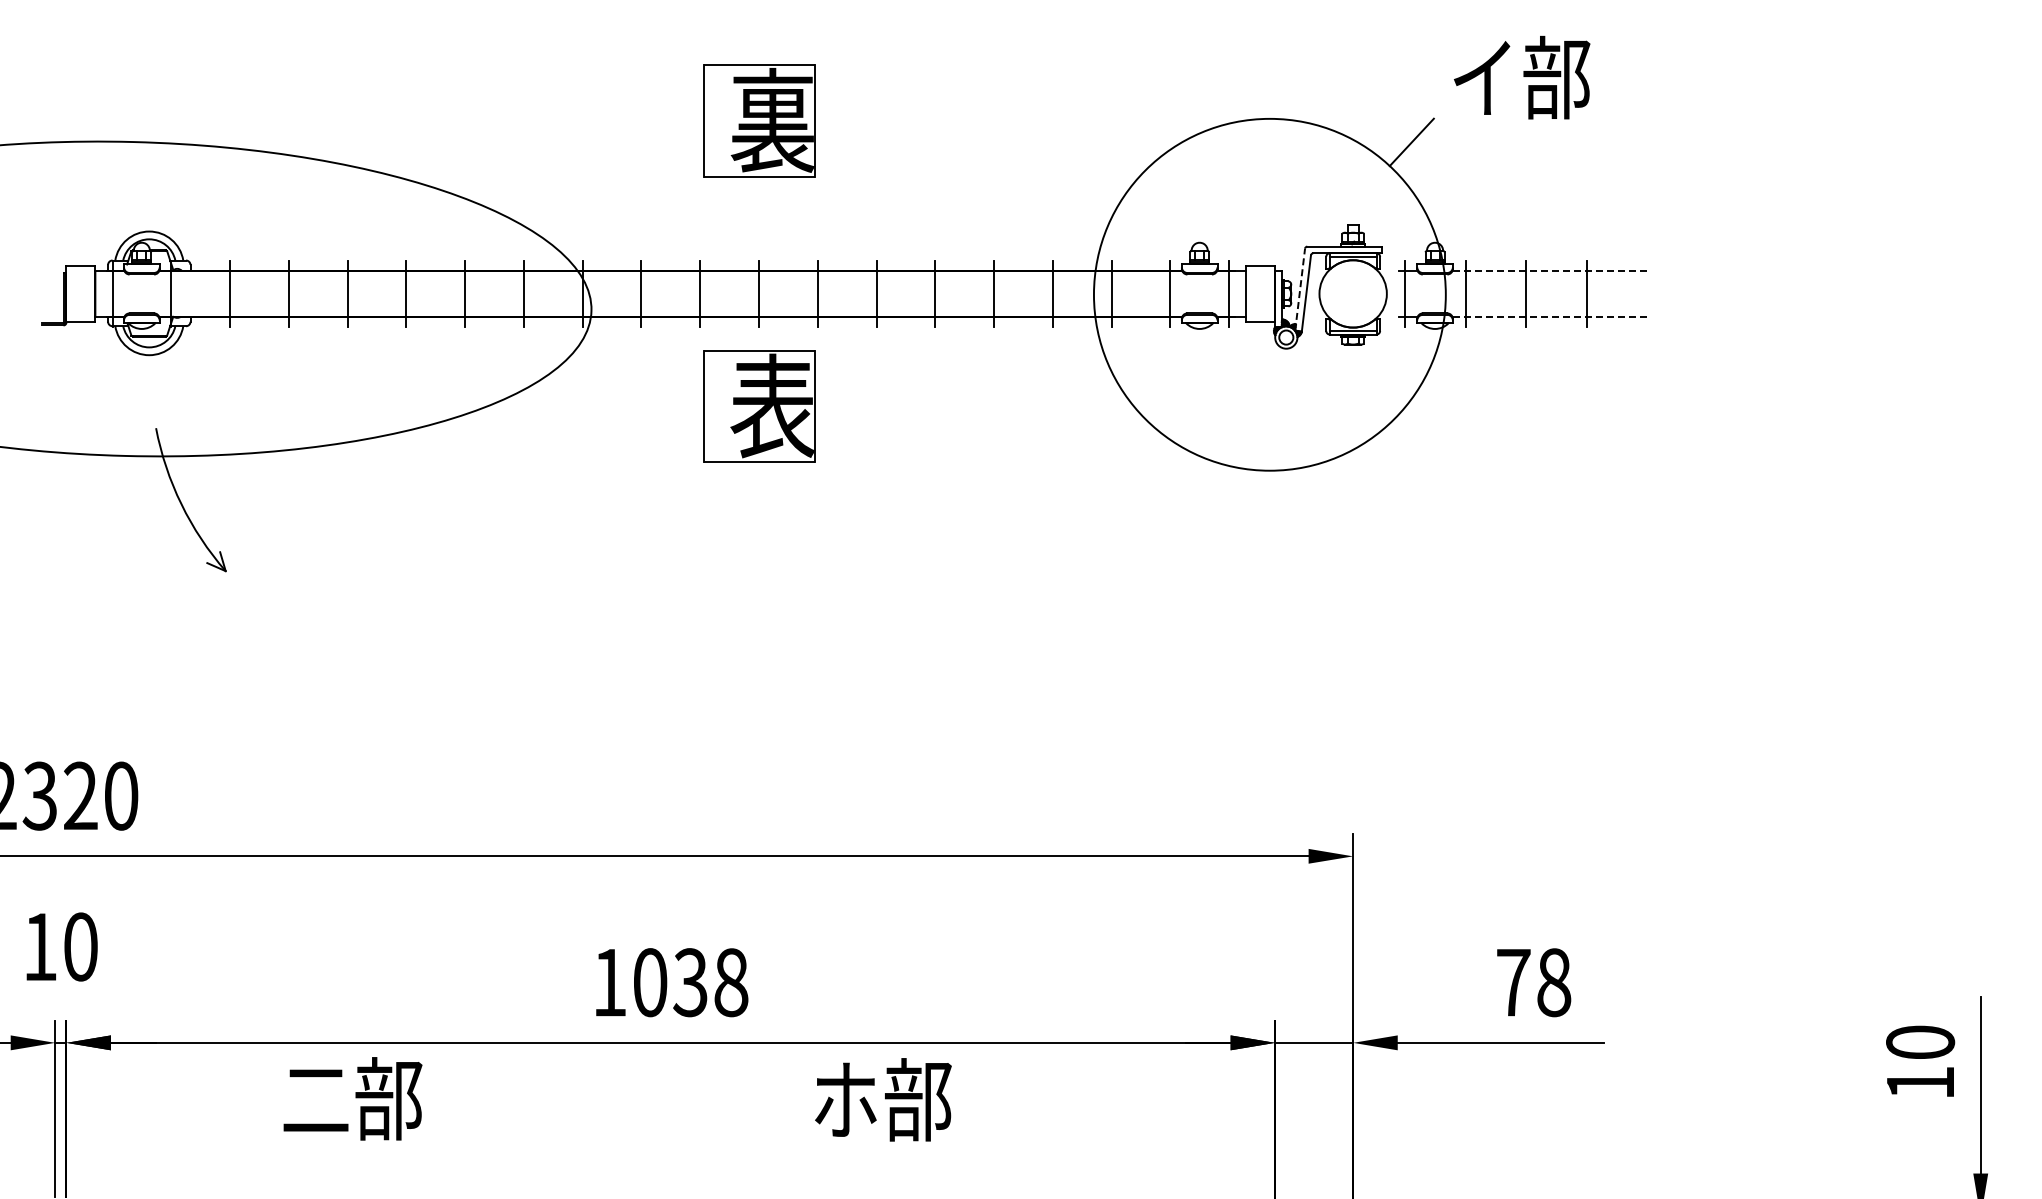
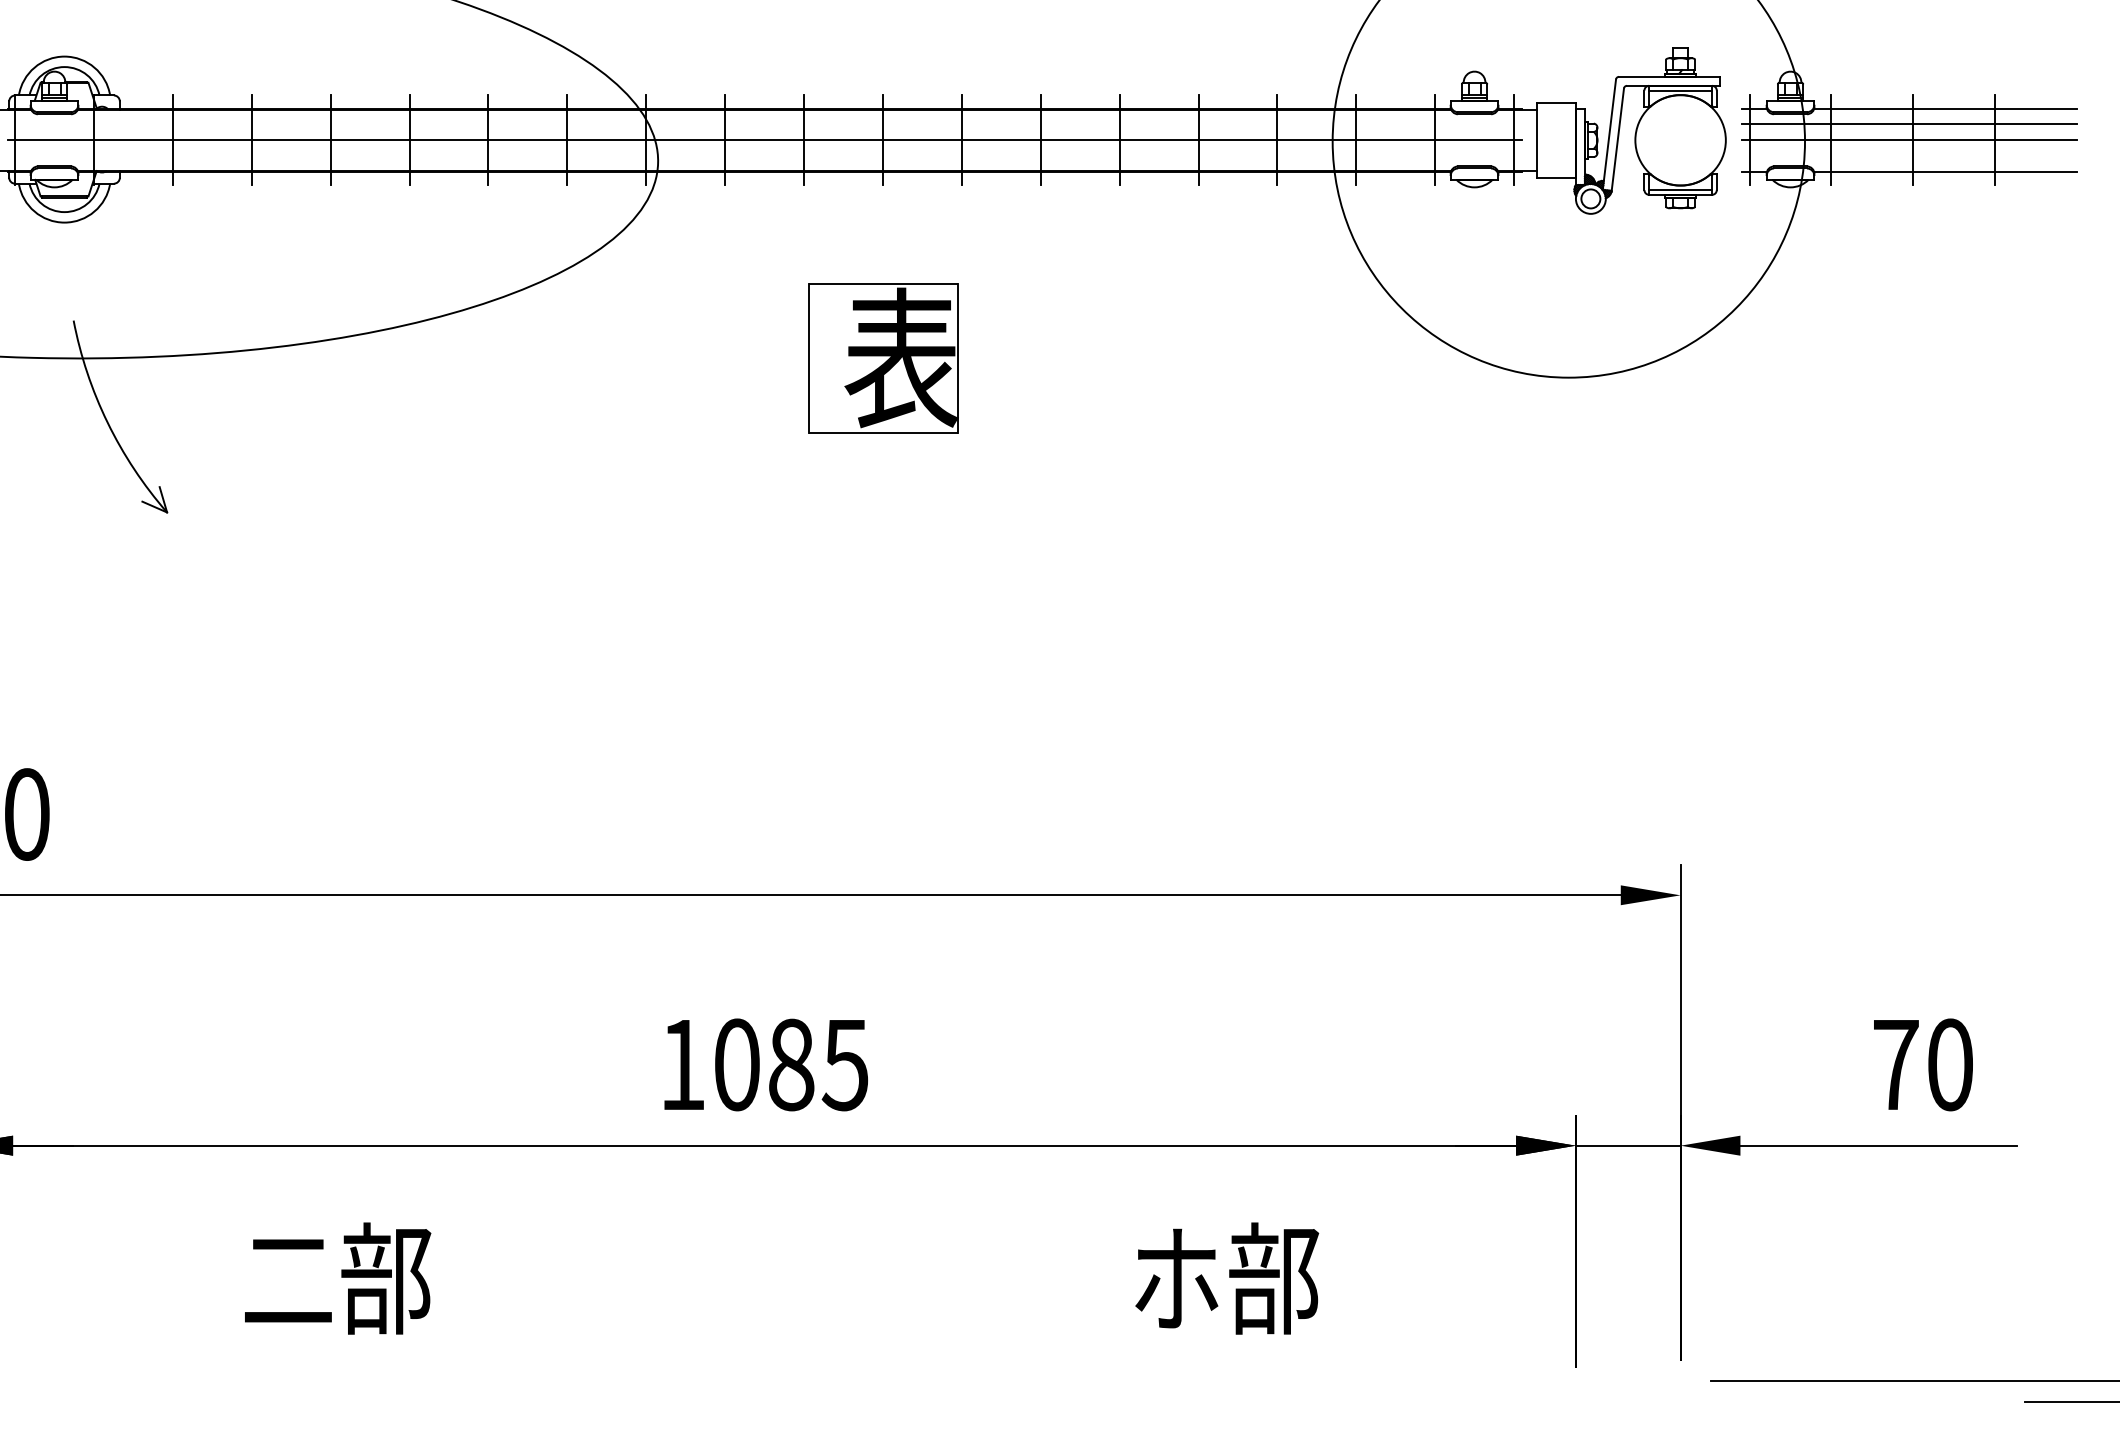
line: (1550, 270) -> (1945, 108), dashed -> solid
line: (1523, 281) -> (1909, 123), added
line: (1300, 289) -> (1609, 134), dashed -> solid
line: (670, 293) -> (764, 139), added
line: (1523, 293) -> (1909, 139), added
line: (1550, 317) -> (1945, 171), dashed -> solid
part: (759, 406) -> (883, 358), moved
text: (710, 982) -> (817, 1064), 1038 -> 1085
text: (1554, 982) -> (1950, 1064), 78 -> 70
text: (352, 1098) -> (337, 1278), moved
text: (883, 1099) -> (1227, 1278), moved

